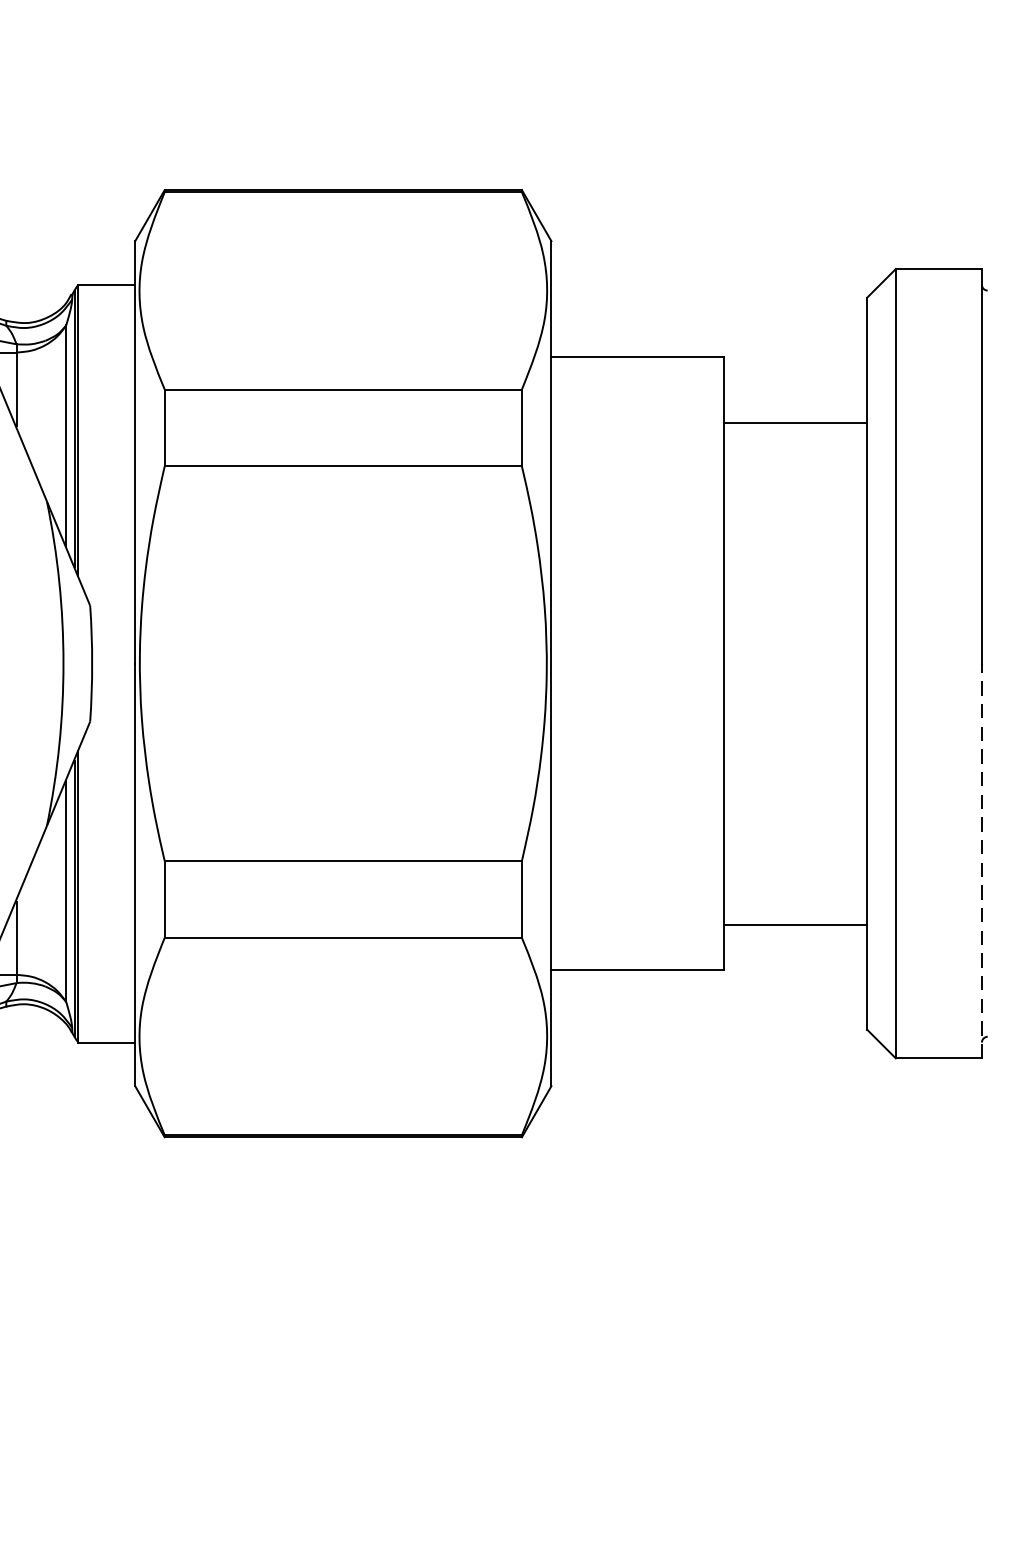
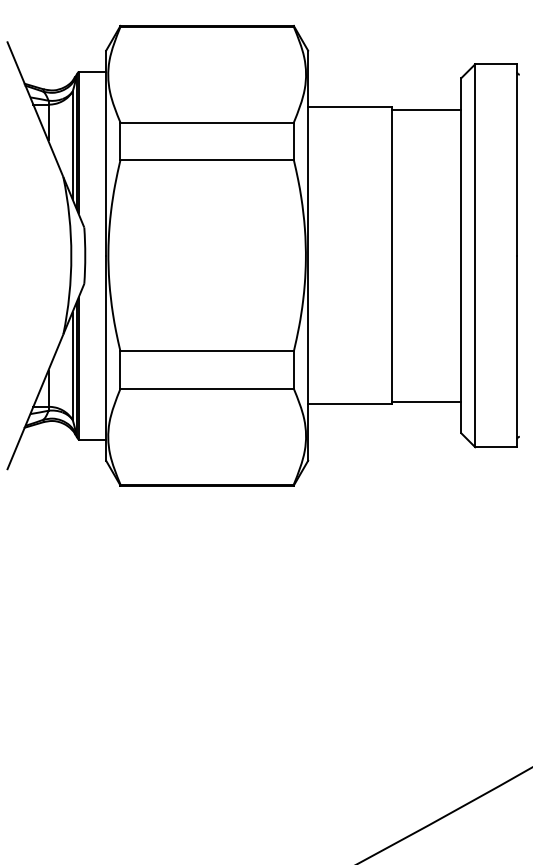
line: (795, 422) -> (426, 109), moved
line: (982, 861) -> (517, 351), dashed -> solid
line: (795, 924) -> (426, 401), moved

